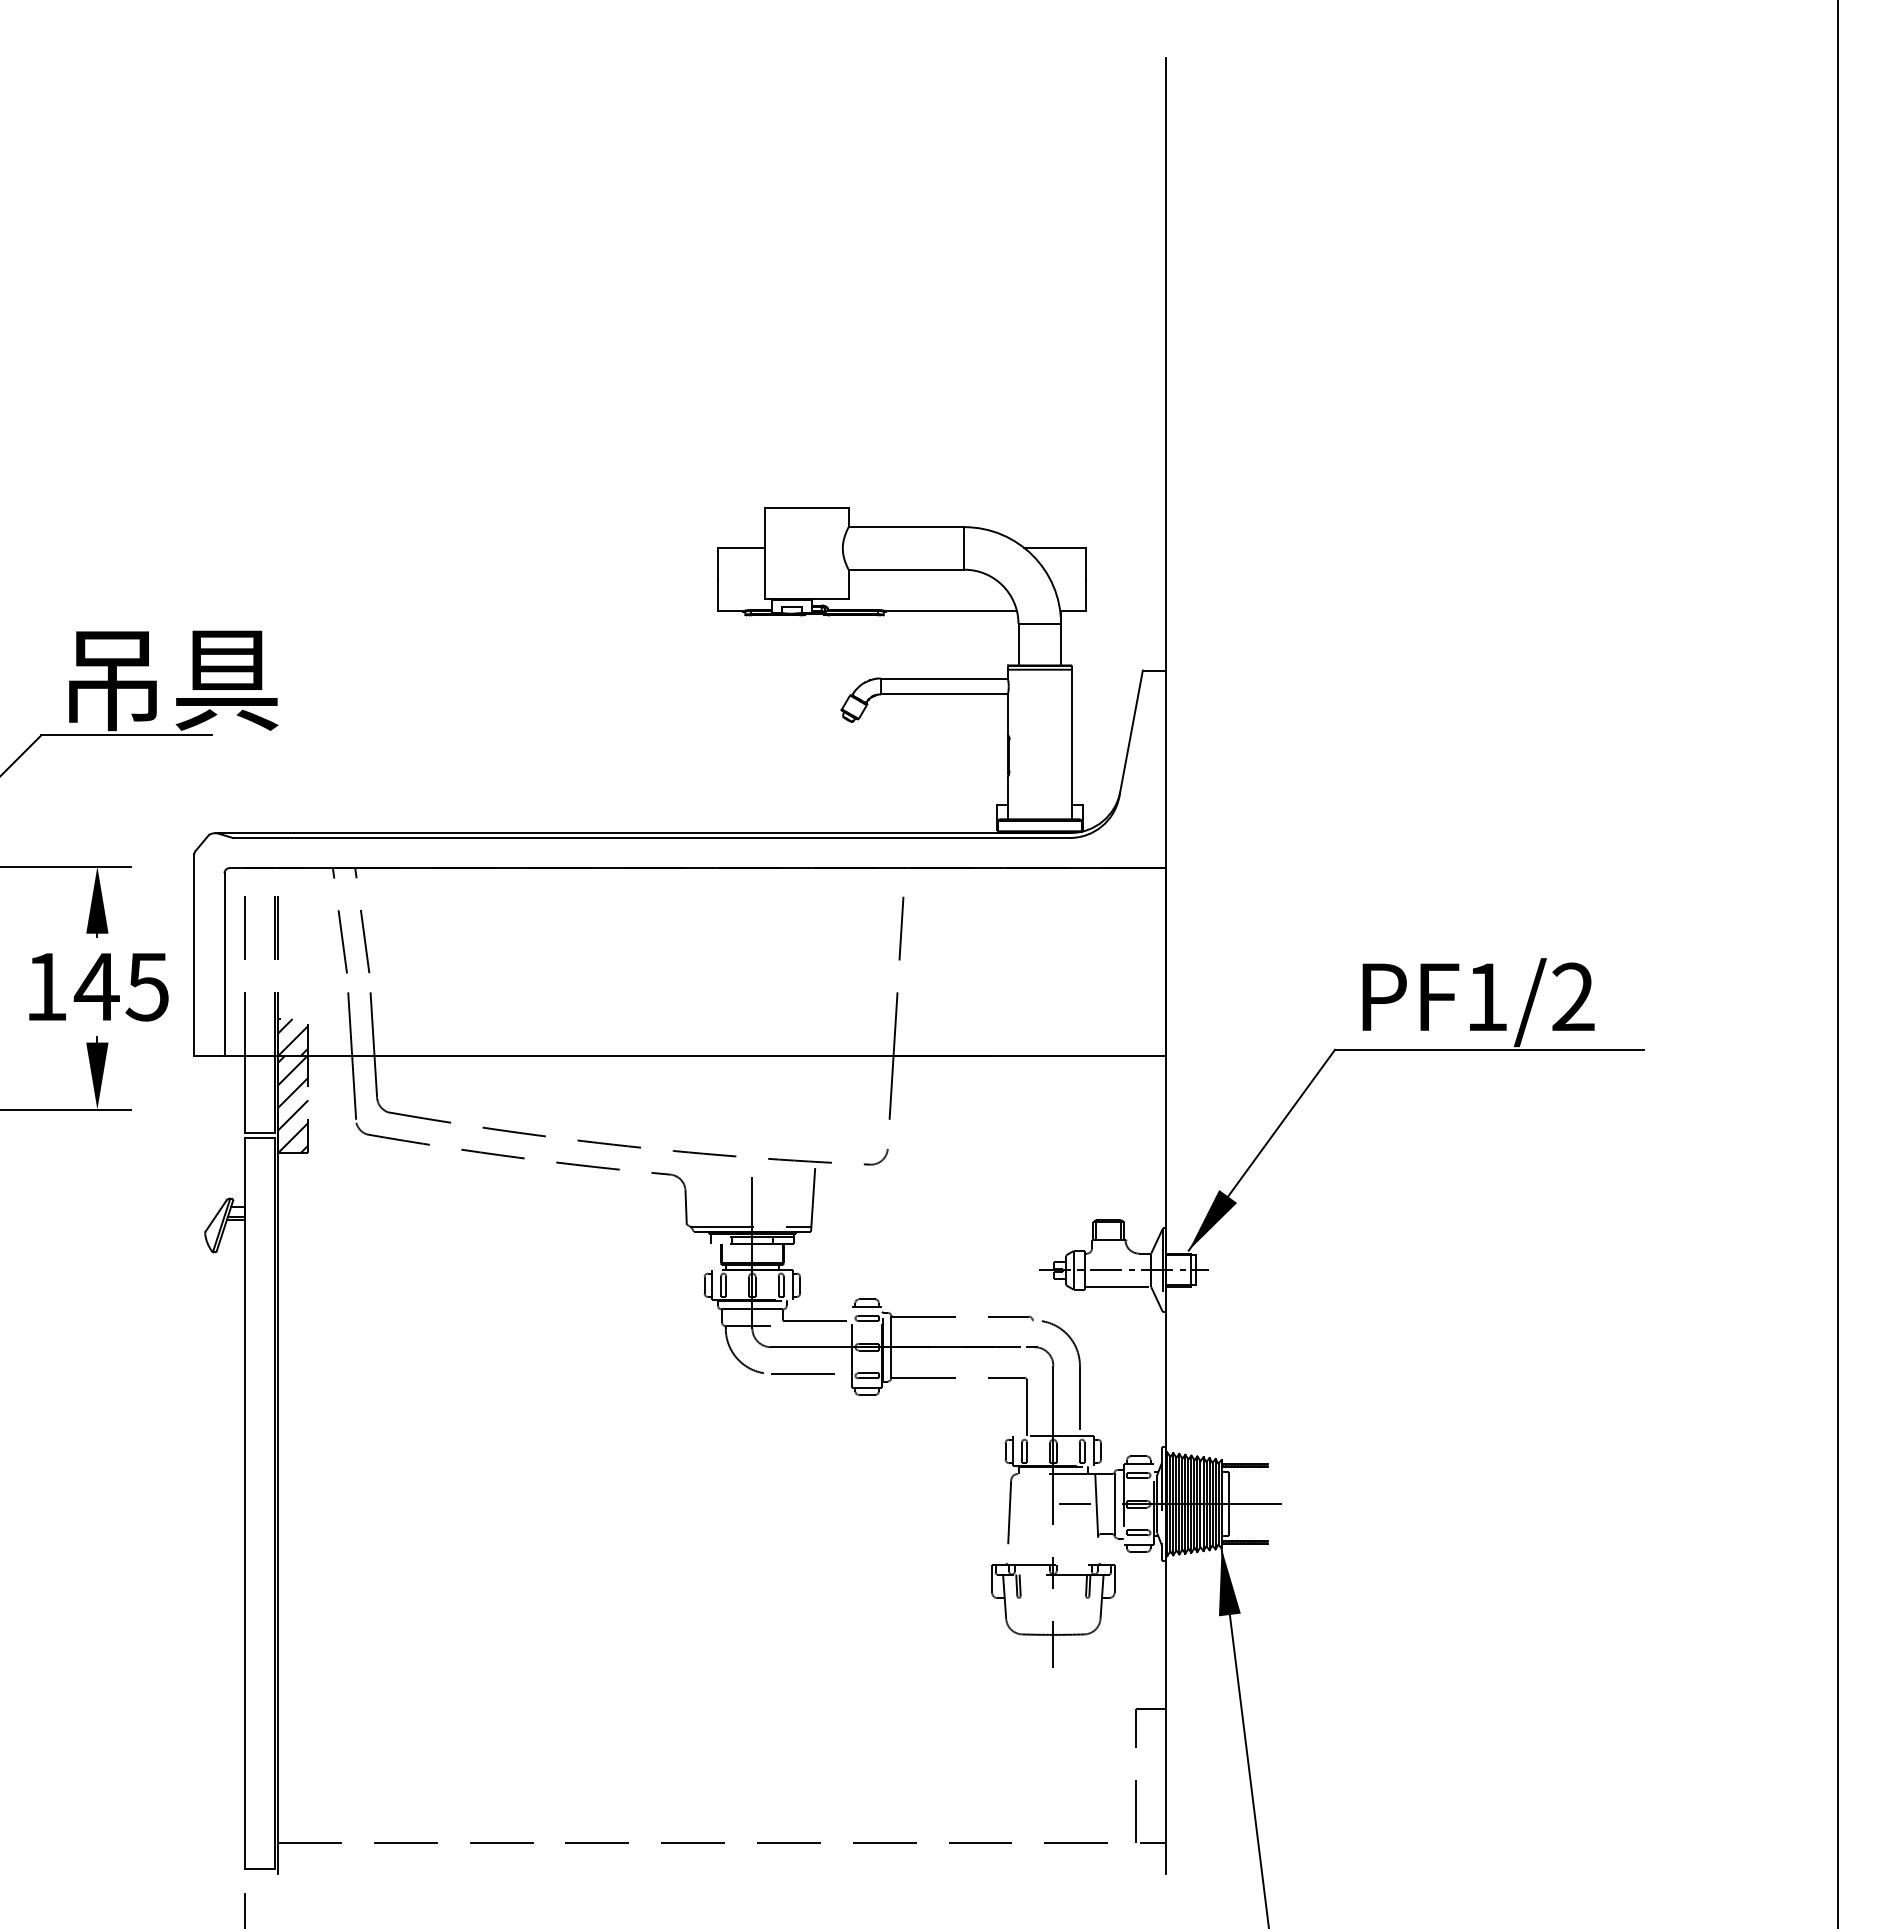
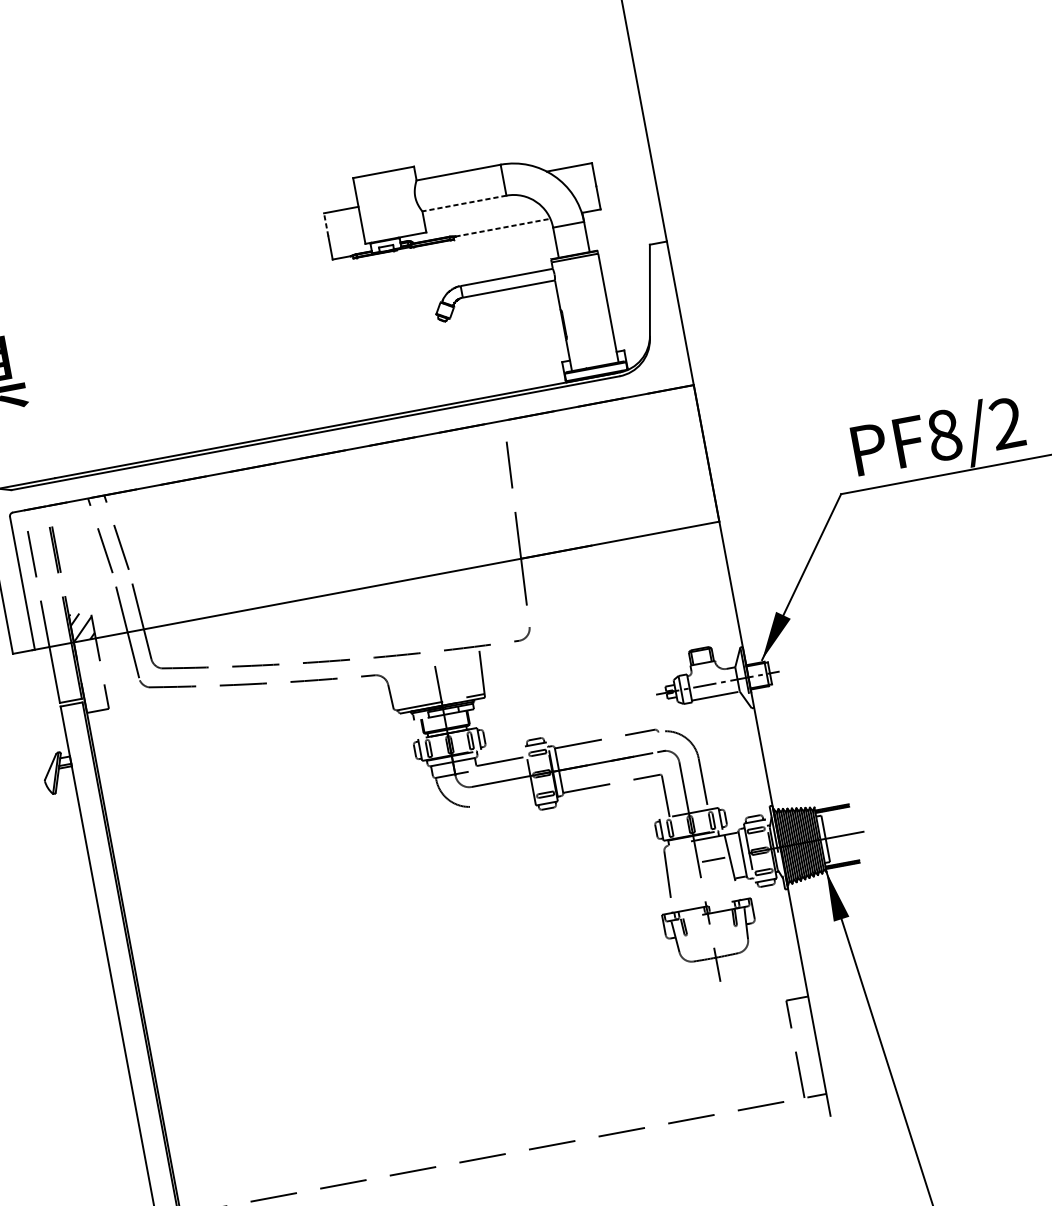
line: (717, 563) -> (326, 224), solid -> dashed
line: (906, 569) -> (464, 203), solid -> dashed
line: (952, 611) -> (503, 227), solid -> dashed
text: (1487, 996) -> (944, 434), PF1/2 -> PF8/2
hatch: (293, 1104) -> (91, 675), removed
line: (802, 1373) -> (498, 801), removed

